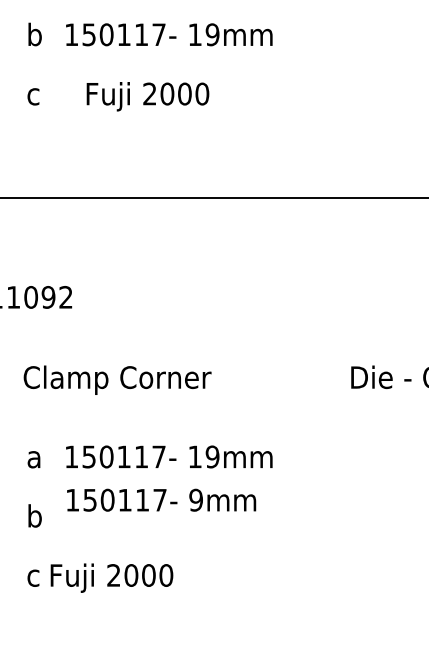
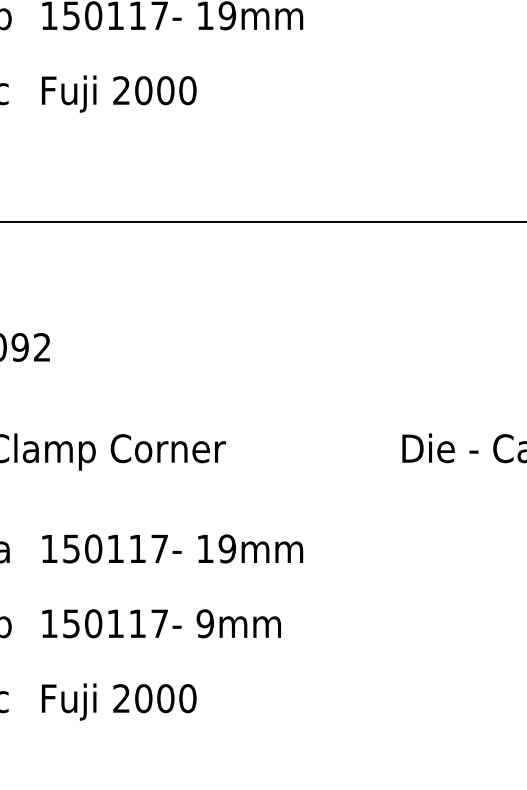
text: (147, 96) -> (118, 93), moved
text: (161, 499) -> (161, 622), moved
text: (111, 577) -> (118, 701), moved

